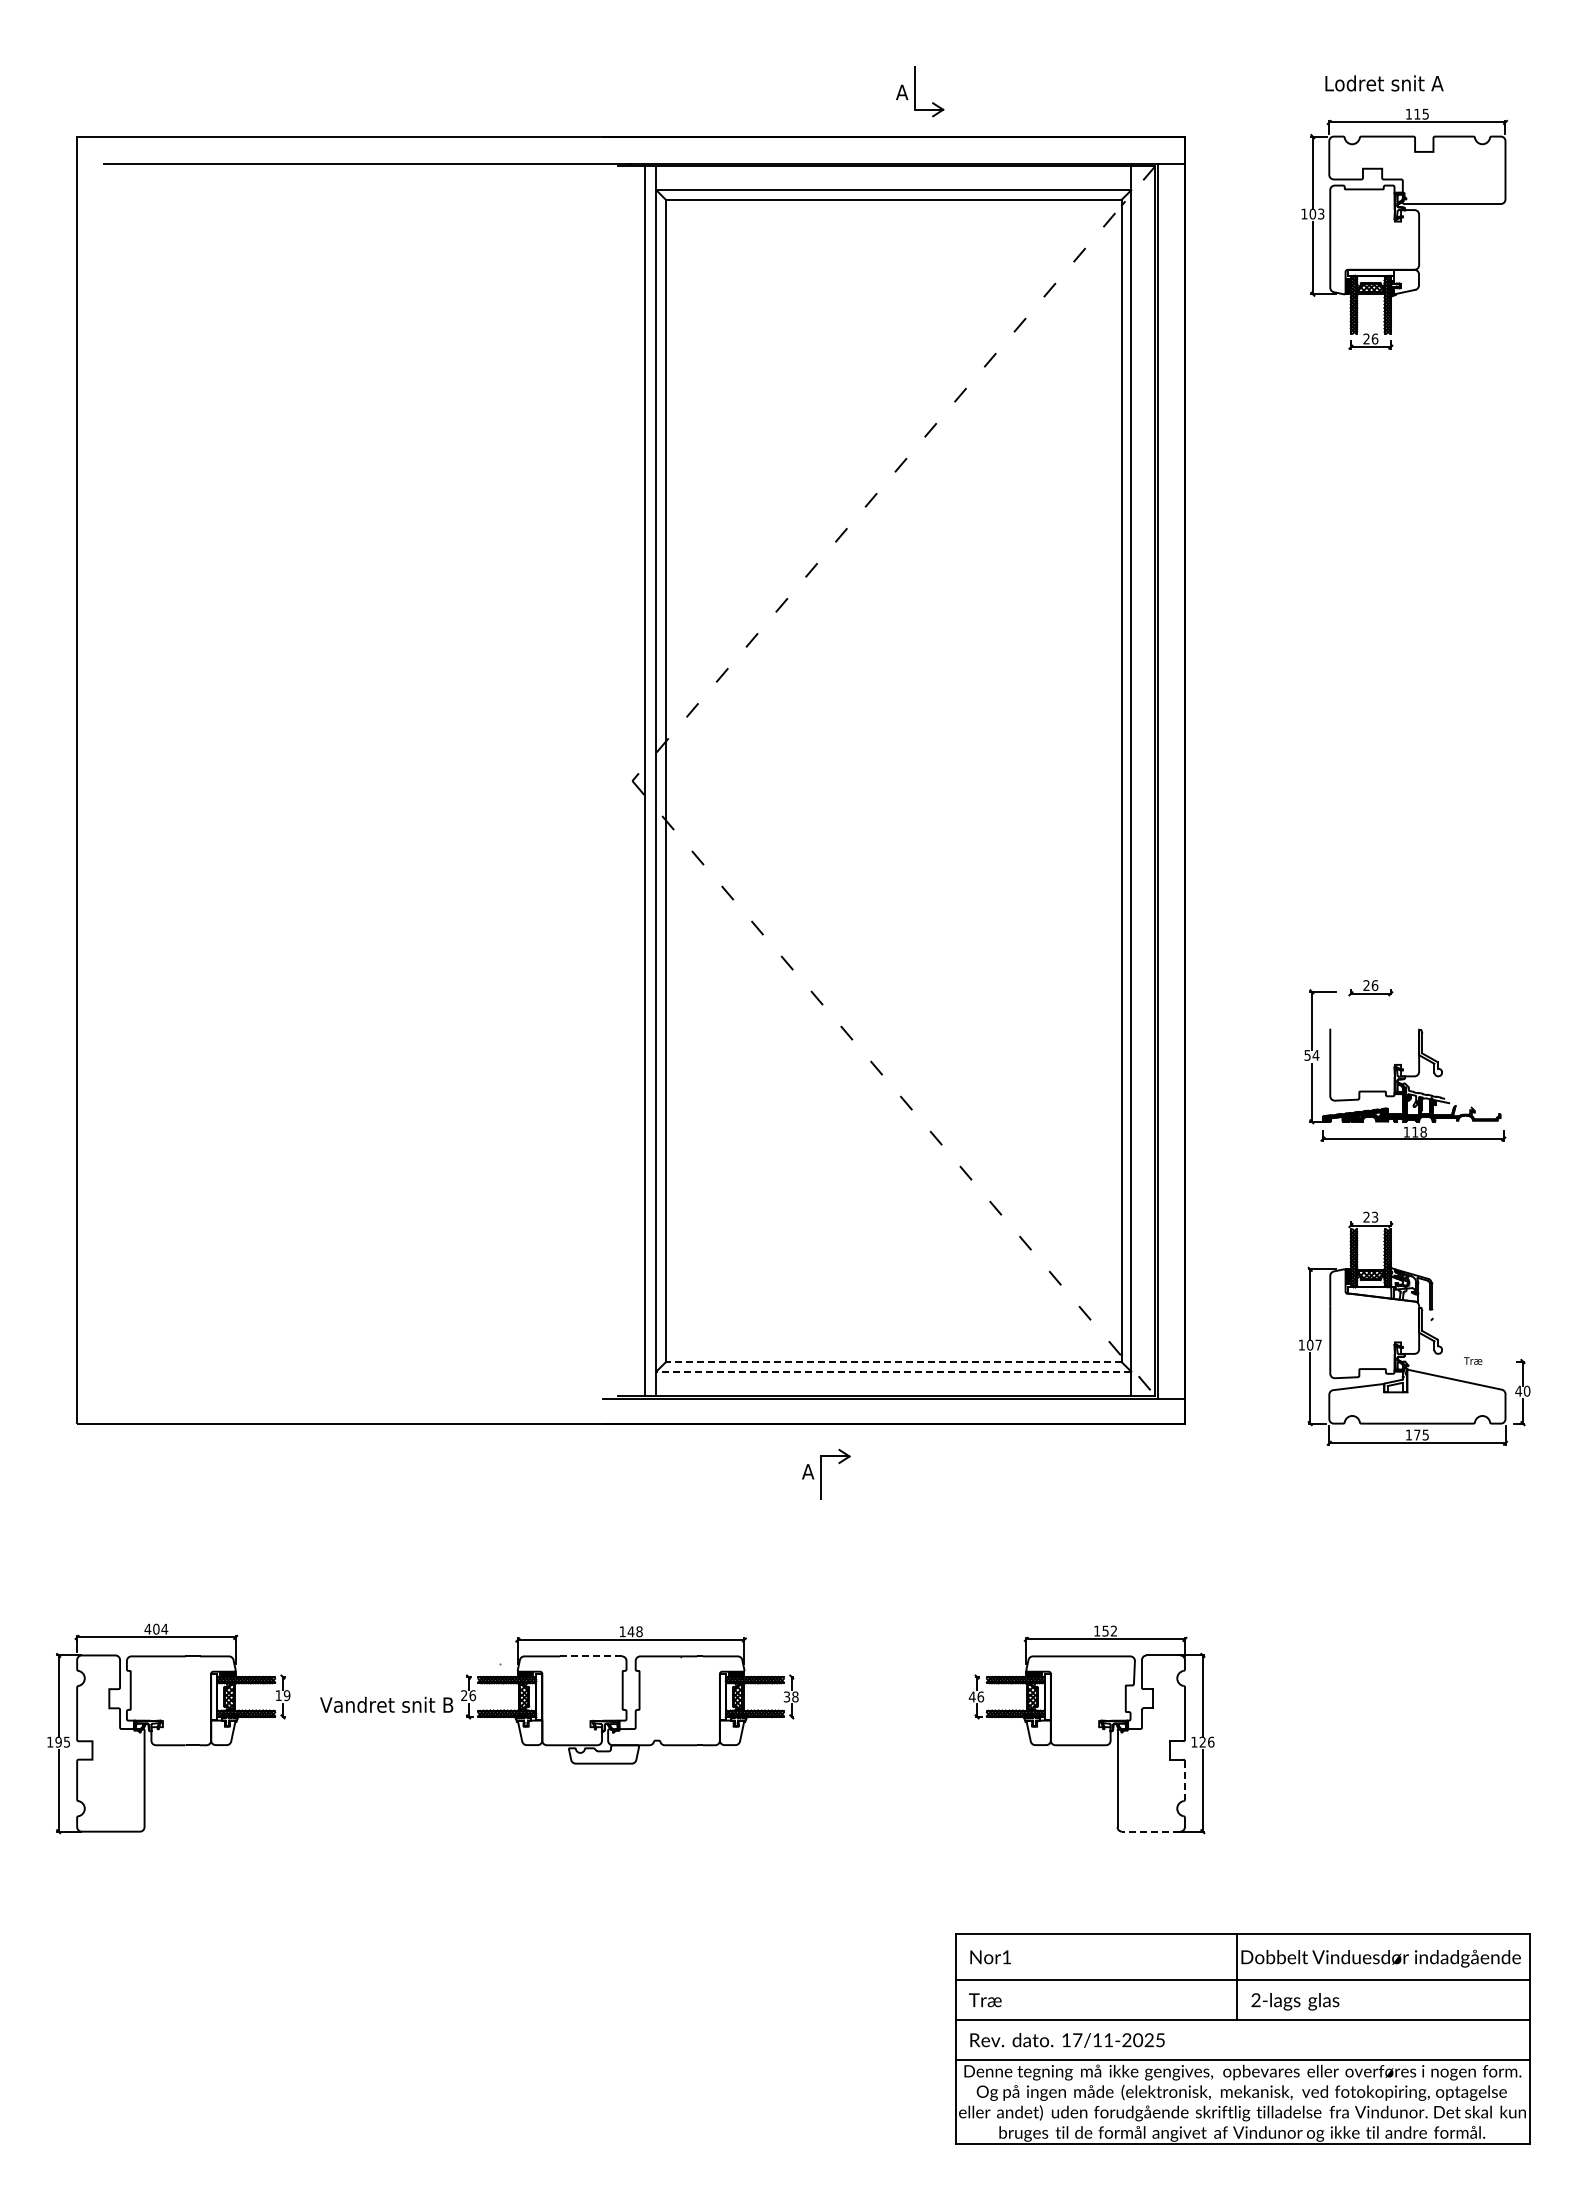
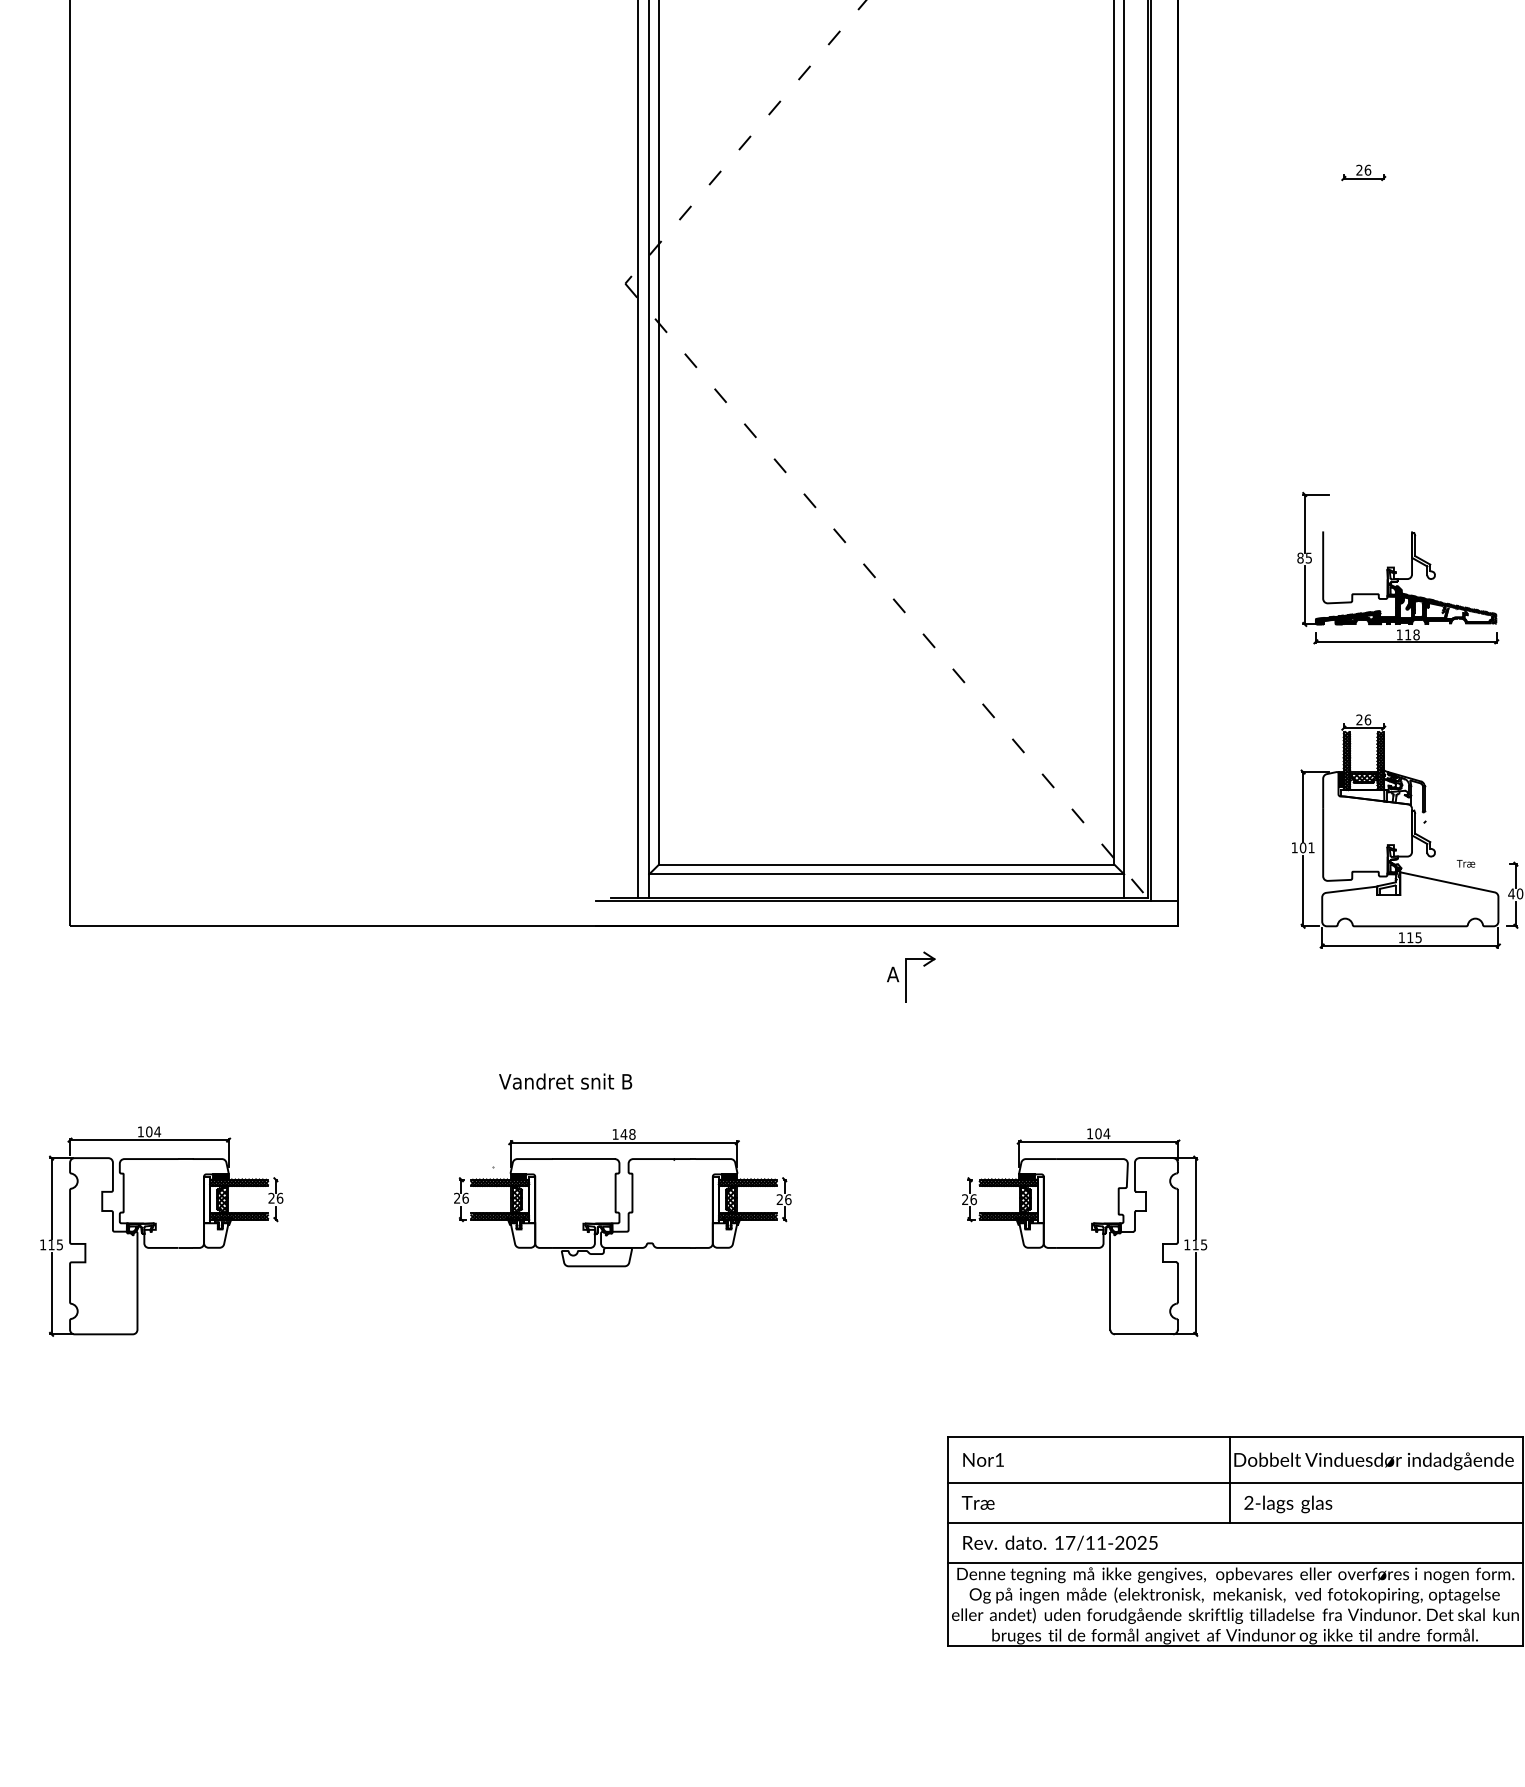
part: (1370, 988) -> (1363, 173), moved
text: (1311, 1055) -> (1304, 558), 54 -> 85
hatch: (1452, 1102) -> (1445, 605), added
text: (1374, 1216) -> (1367, 719), 23 -> 26
text: (1318, 1344) -> (1311, 847), 107 -> 101
line: (893, 1362) -> (886, 865), dashed -> solid
line: (893, 1371) -> (886, 874), dashed -> solid
text: (1417, 1434) -> (1410, 937), 175 -> 115
part: (826, 1473) -> (911, 976), moved
text: (147, 1628) -> (140, 1131), 404 -> 104
text: (1109, 1630) -> (1102, 1133), 152 -> 104
line: (590, 1656) -> (583, 1159), dashed -> solid
text: (282, 1695) -> (275, 1198), 19 -> 26
text: (790, 1696) -> (783, 1199), 38 -> 26
text: (971, 1696) -> (964, 1199), 46 -> 26
text: (386, 1704) -> (565, 1081), moved
text: (58, 1741) -> (51, 1244), 195 -> 115
text: (1206, 1741) -> (1199, 1244), 126 -> 115
line: (1184, 1780) -> (1177, 1283), dashed -> solid
line: (1150, 1831) -> (1143, 1334), dashed -> solid

